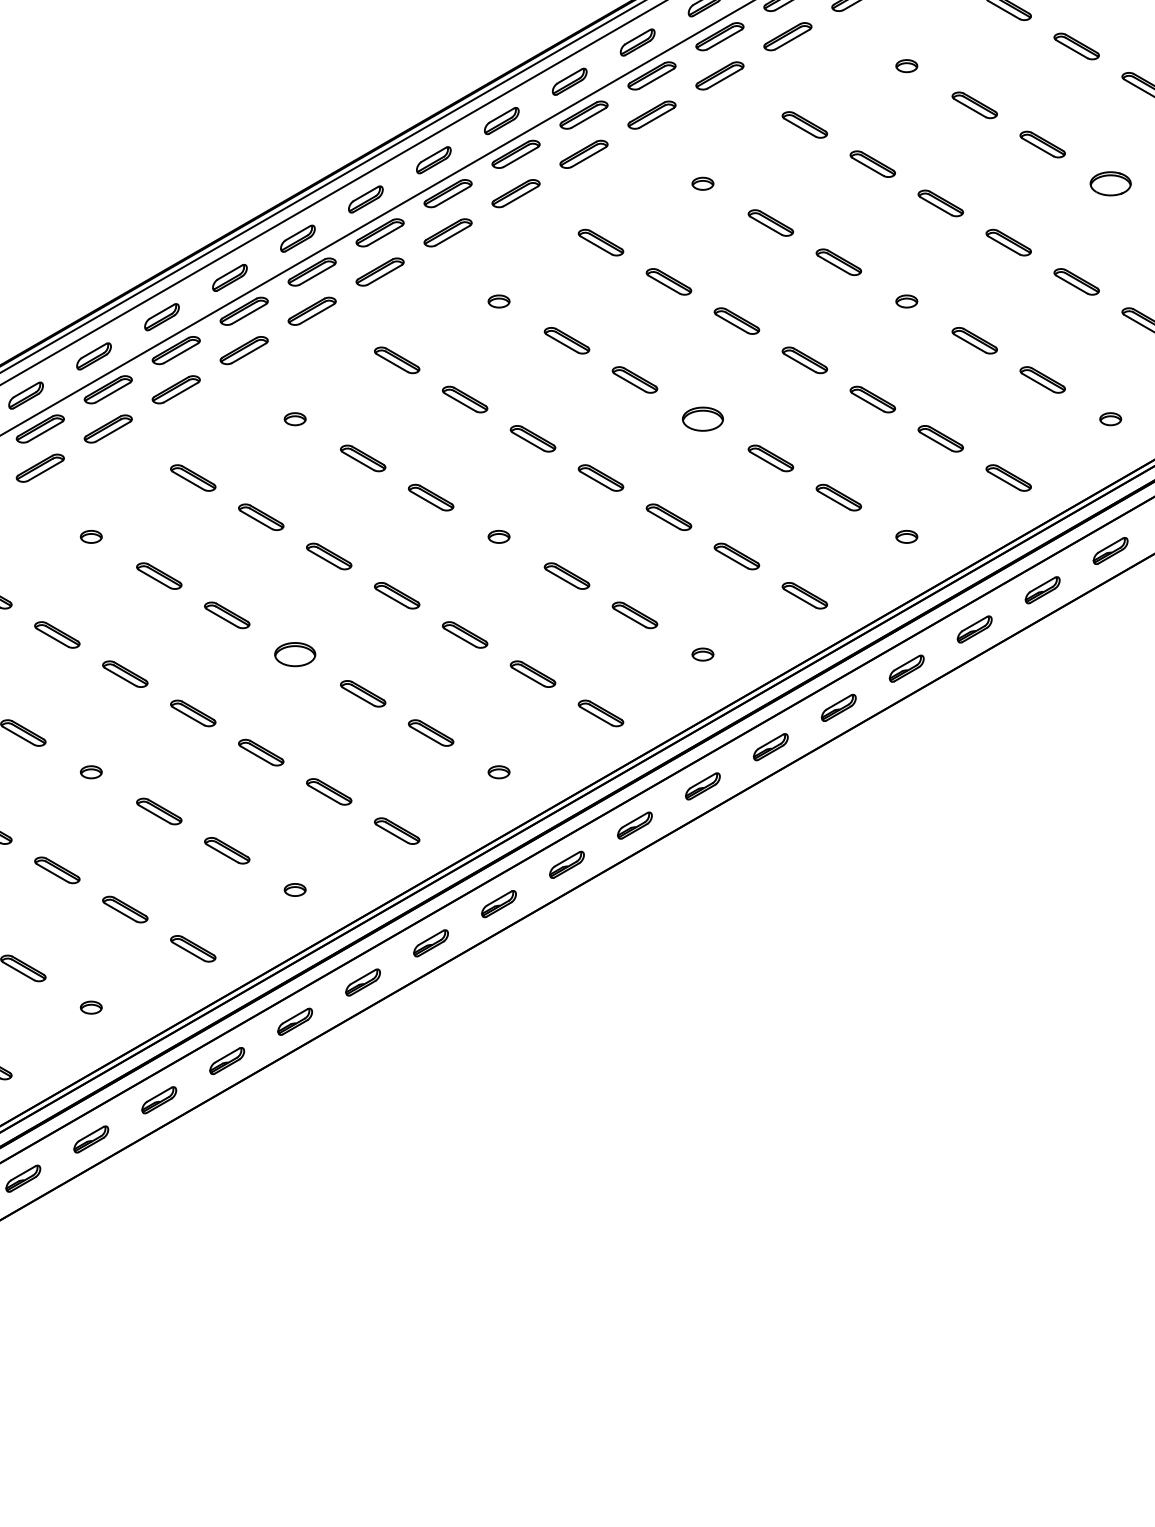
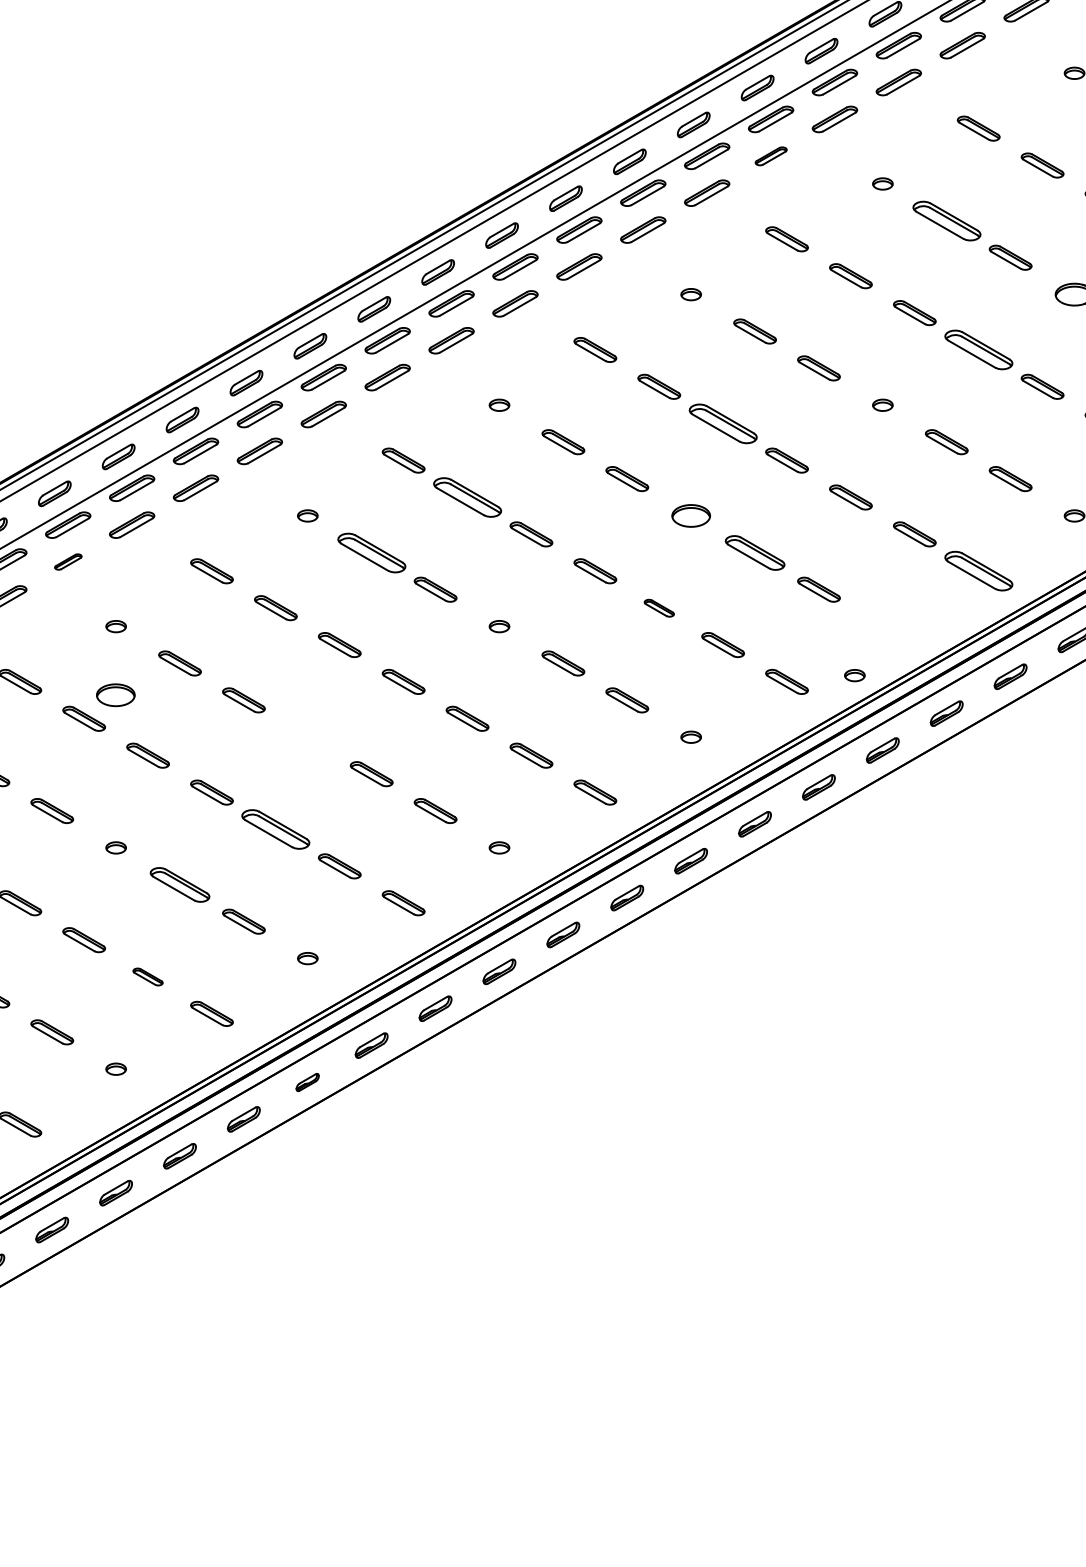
part: (788, 36) -> (771, 156), size x0.7
part: (974, 104) -> (946, 220), size x1.6
part: (1008, 242) -> (978, 349), size x1.6
part: (736, 320) -> (722, 423), size x1.6
part: (465, 399) -> (467, 497), size x1.6
part: (362, 458) -> (371, 552), size x1.6
part: (770, 458) -> (754, 552), size x1.4
part: (40, 467) -> (68, 561), size x0.6
part: (1008, 478) -> (978, 571), size x1.6
part: (669, 517) -> (659, 608), size x0.7
part: (906, 536) -> (854, 675), moved
part: (294, 654) -> (115, 695), moved
part: (260, 752) -> (275, 829), size x1.6
part: (158, 811) -> (179, 884), size x1.4
part: (124, 909) -> (147, 976), size x0.7
part: (294, 1021) -> (307, 1082), size x0.7

